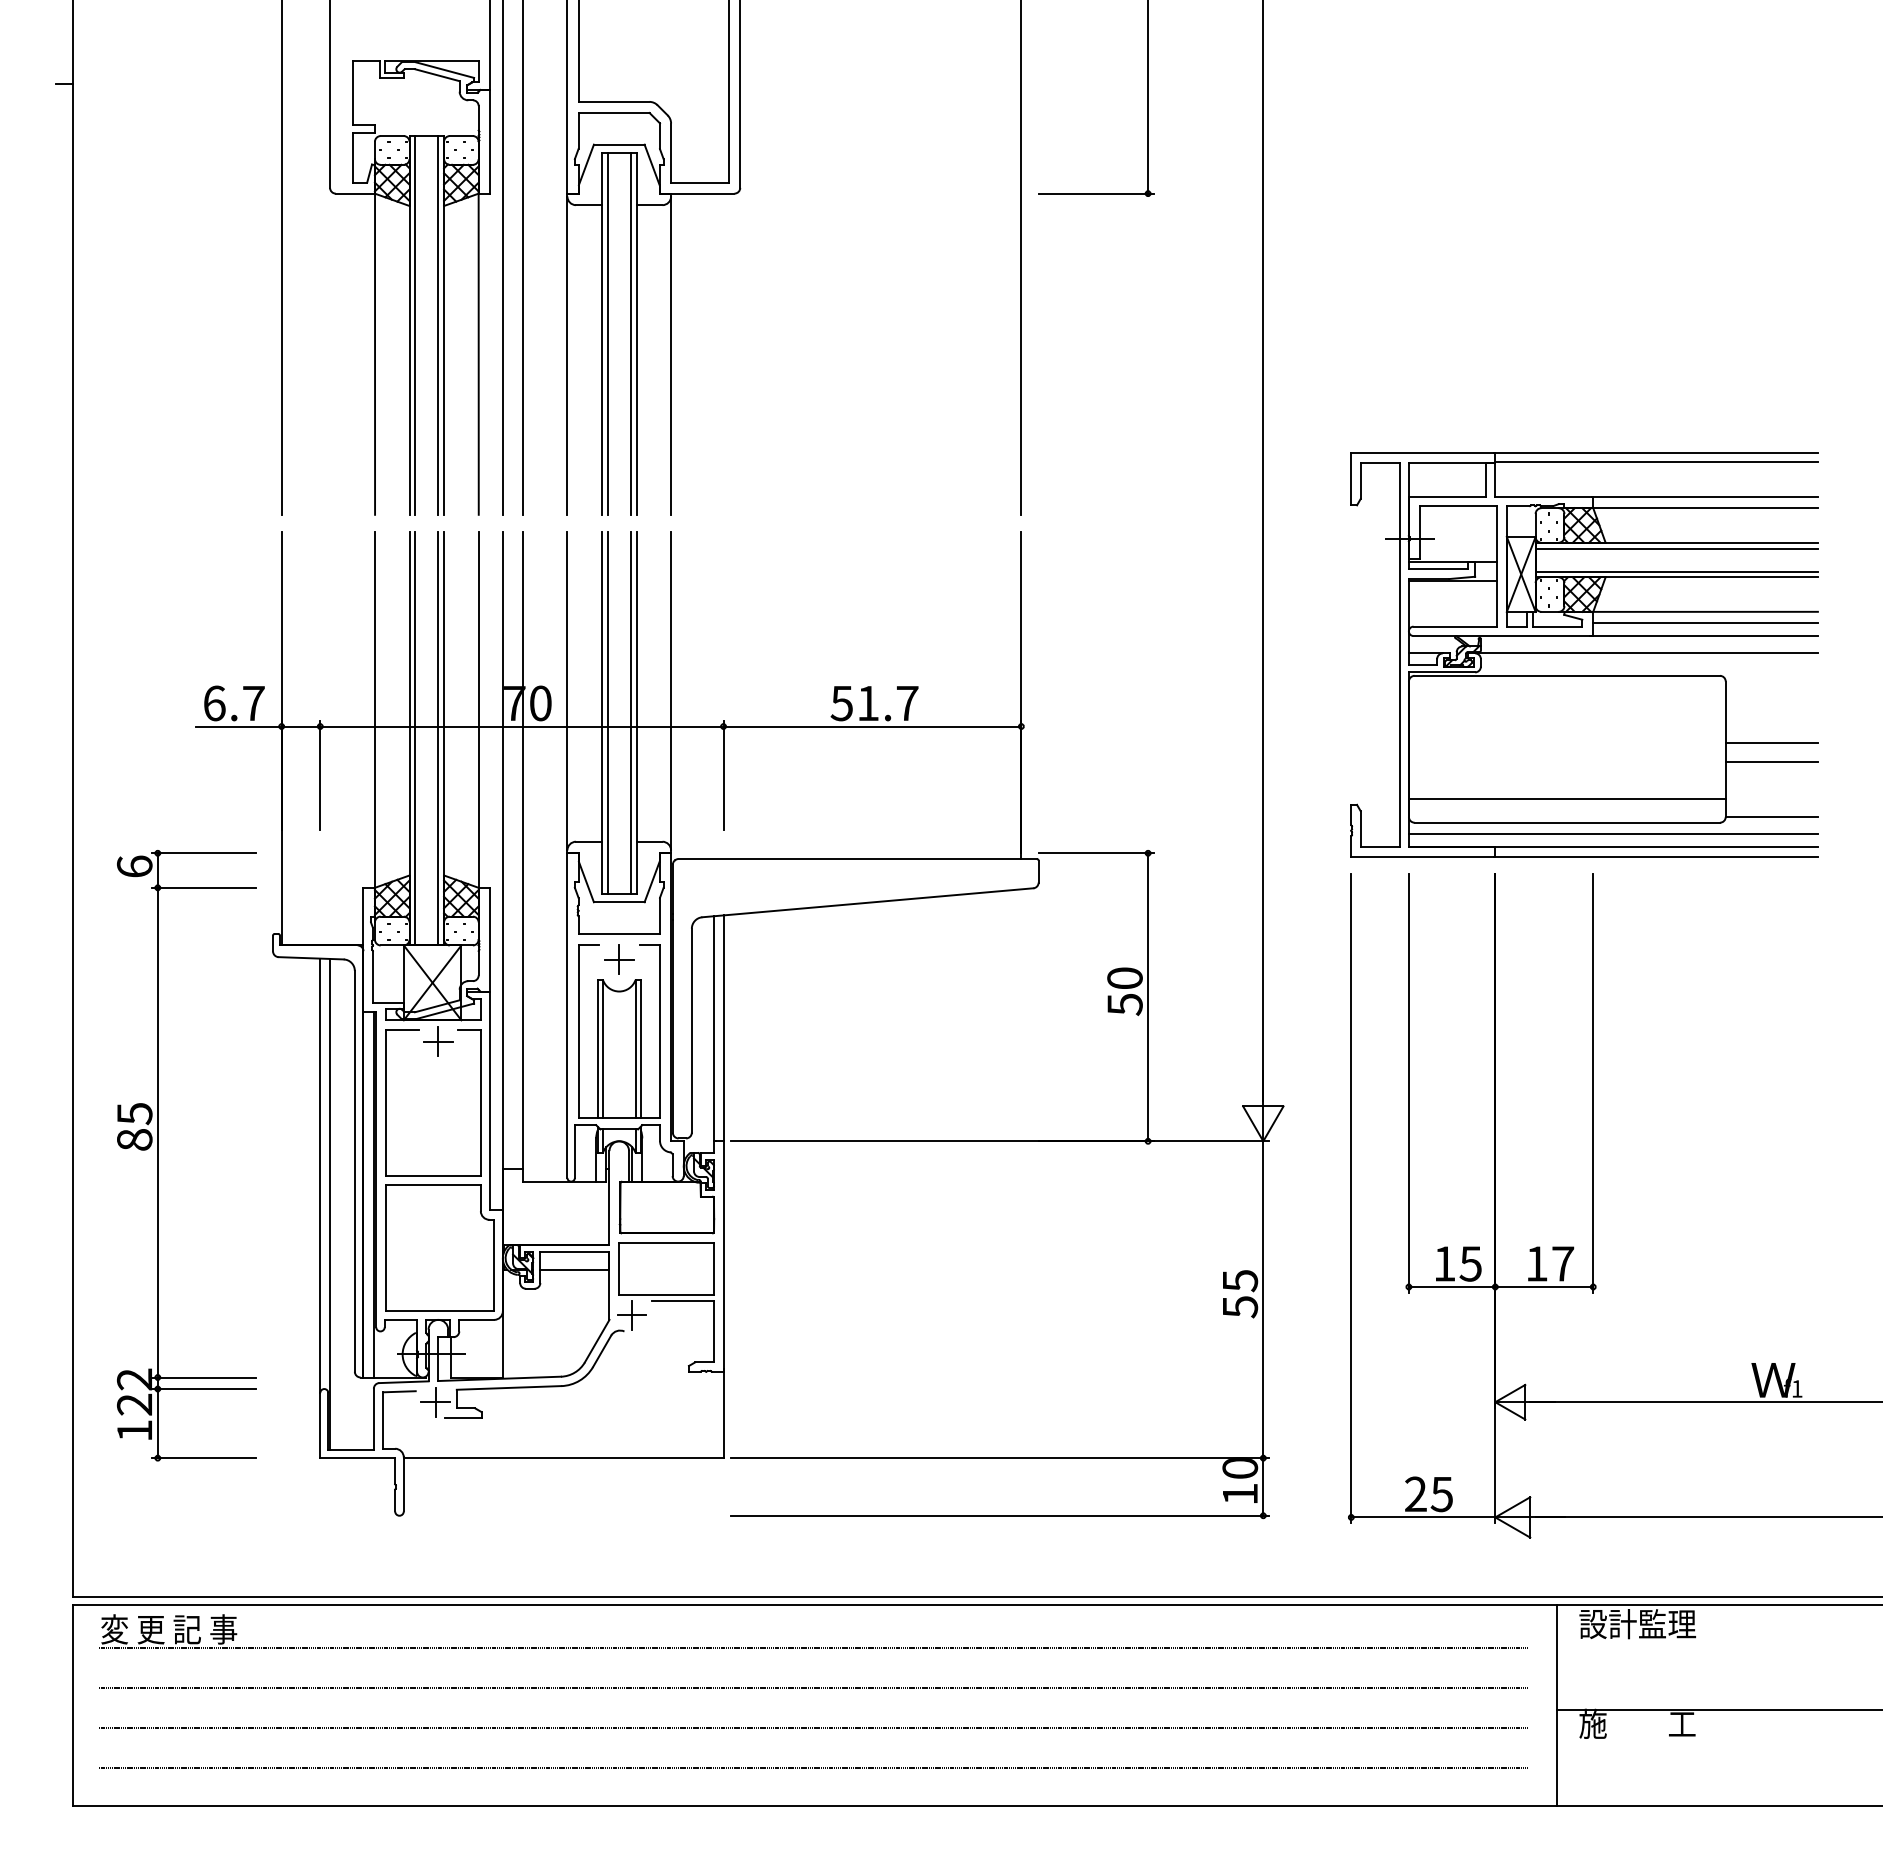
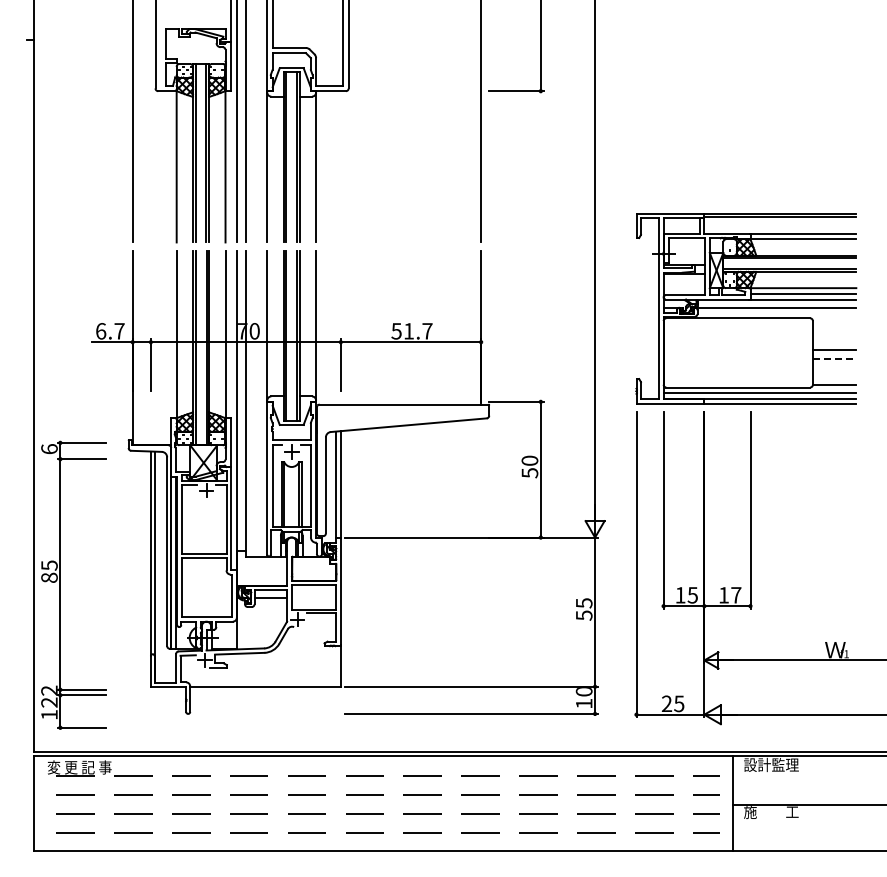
line: (1771, 763) -> (834, 359), solid -> dashed
line: (1565, 799) -> (737, 376), removed
part: (158, 1153) -> (60, 584), moved

